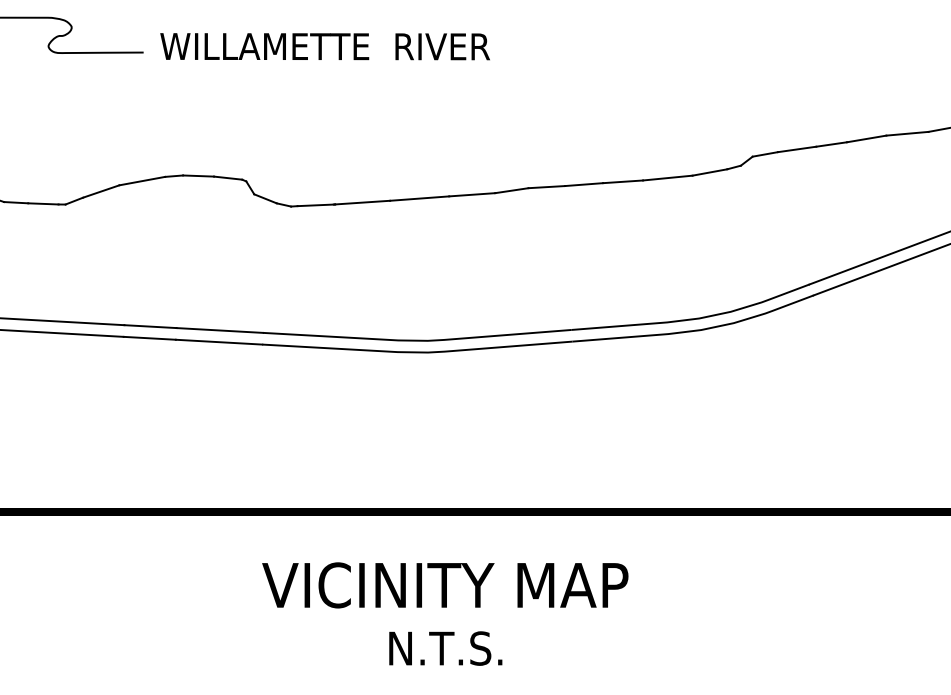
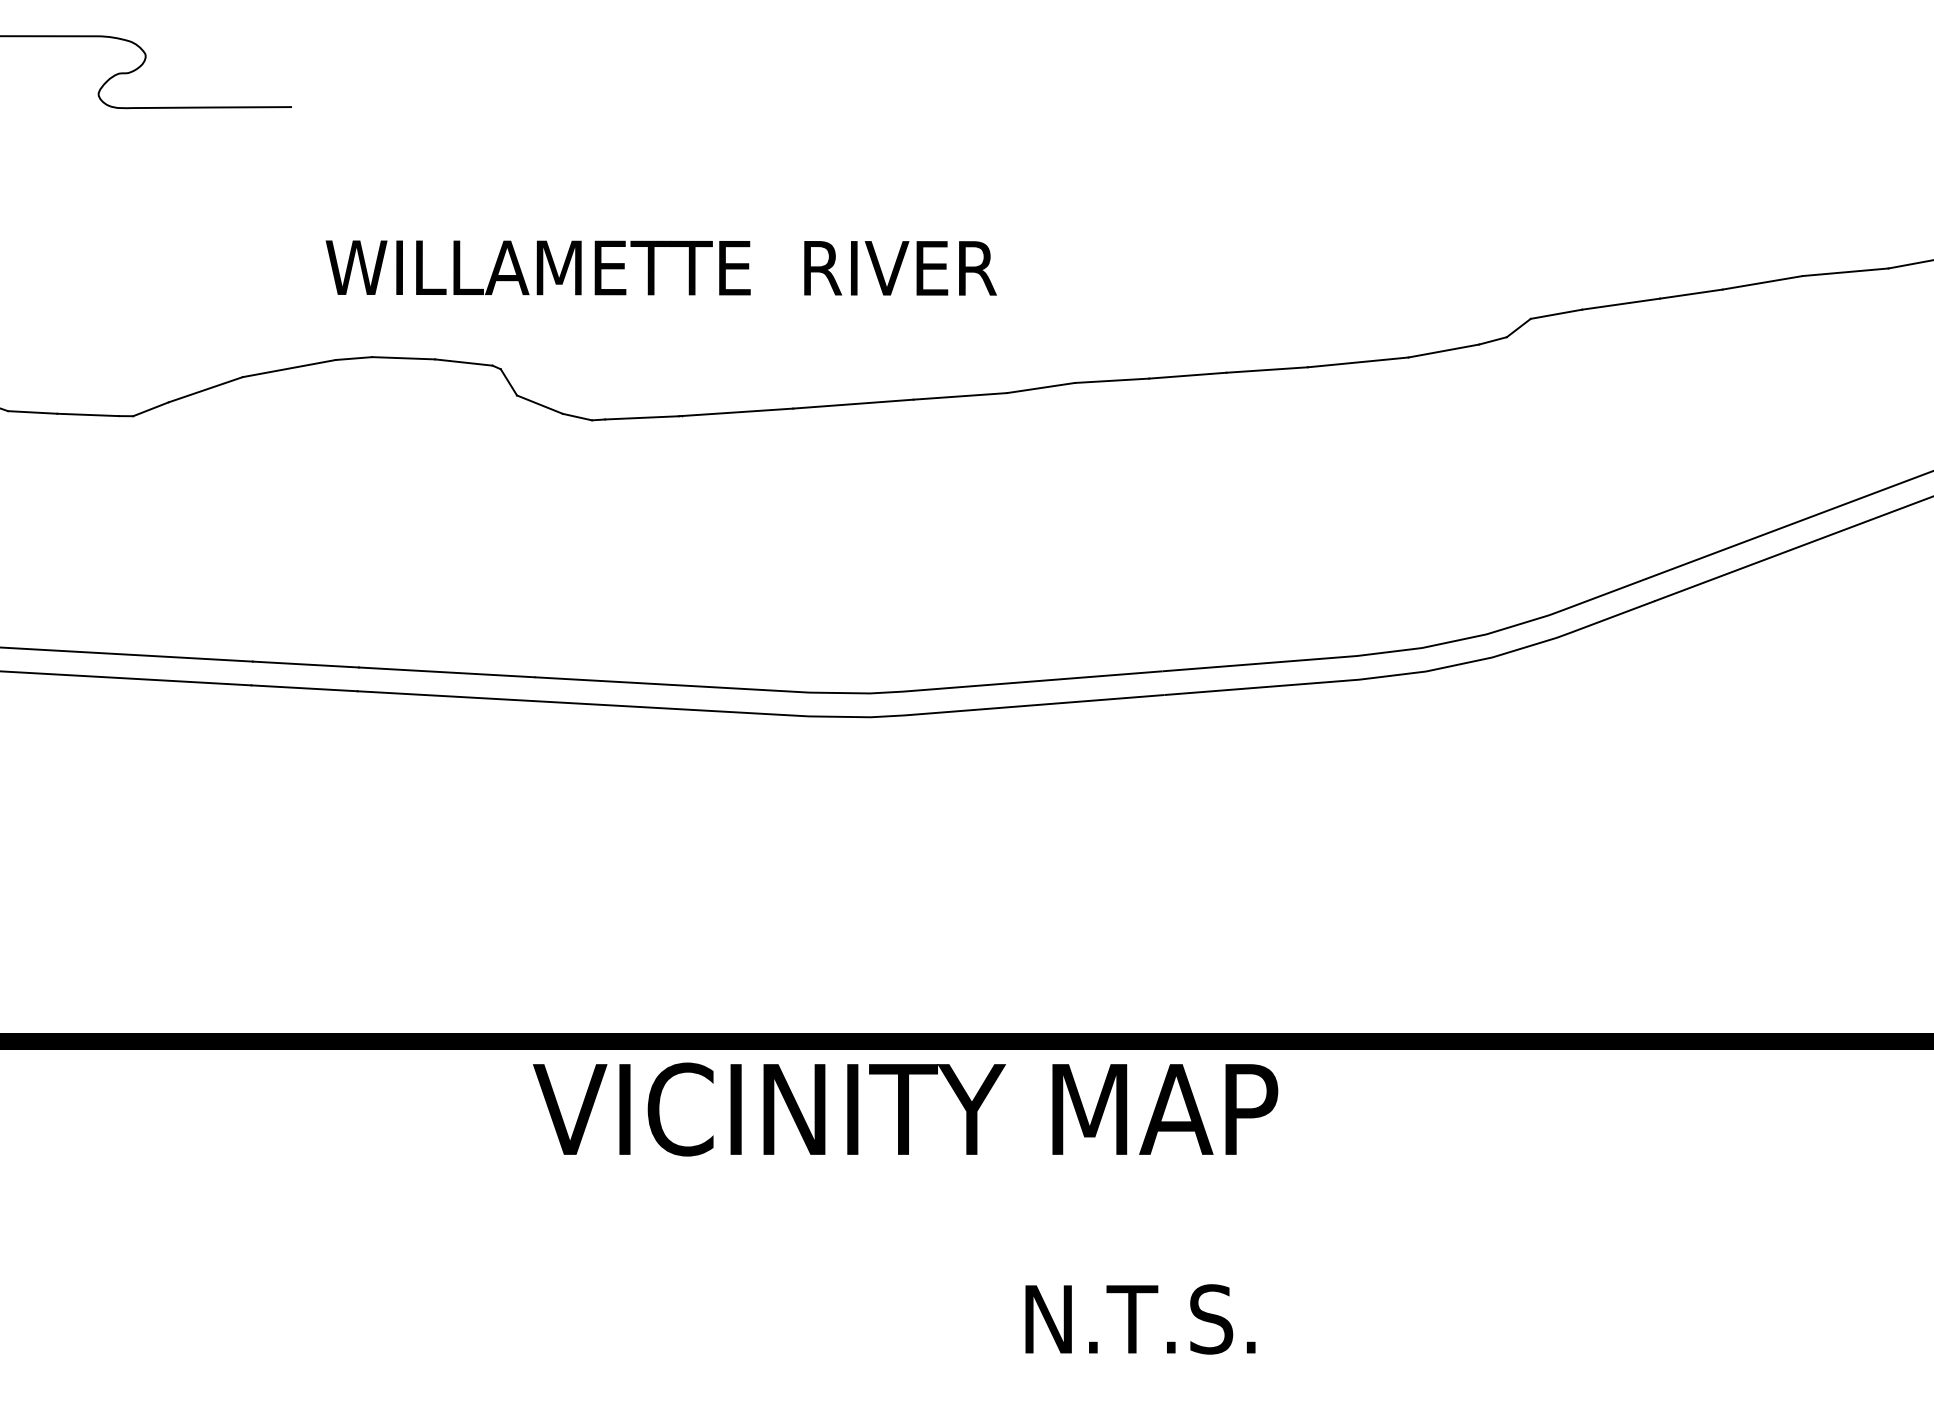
text: (324, 46) -> (659, 267), moved
text: (445, 585) -> (905, 1109), moved
text: (445, 648) -> (1139, 1319), moved

